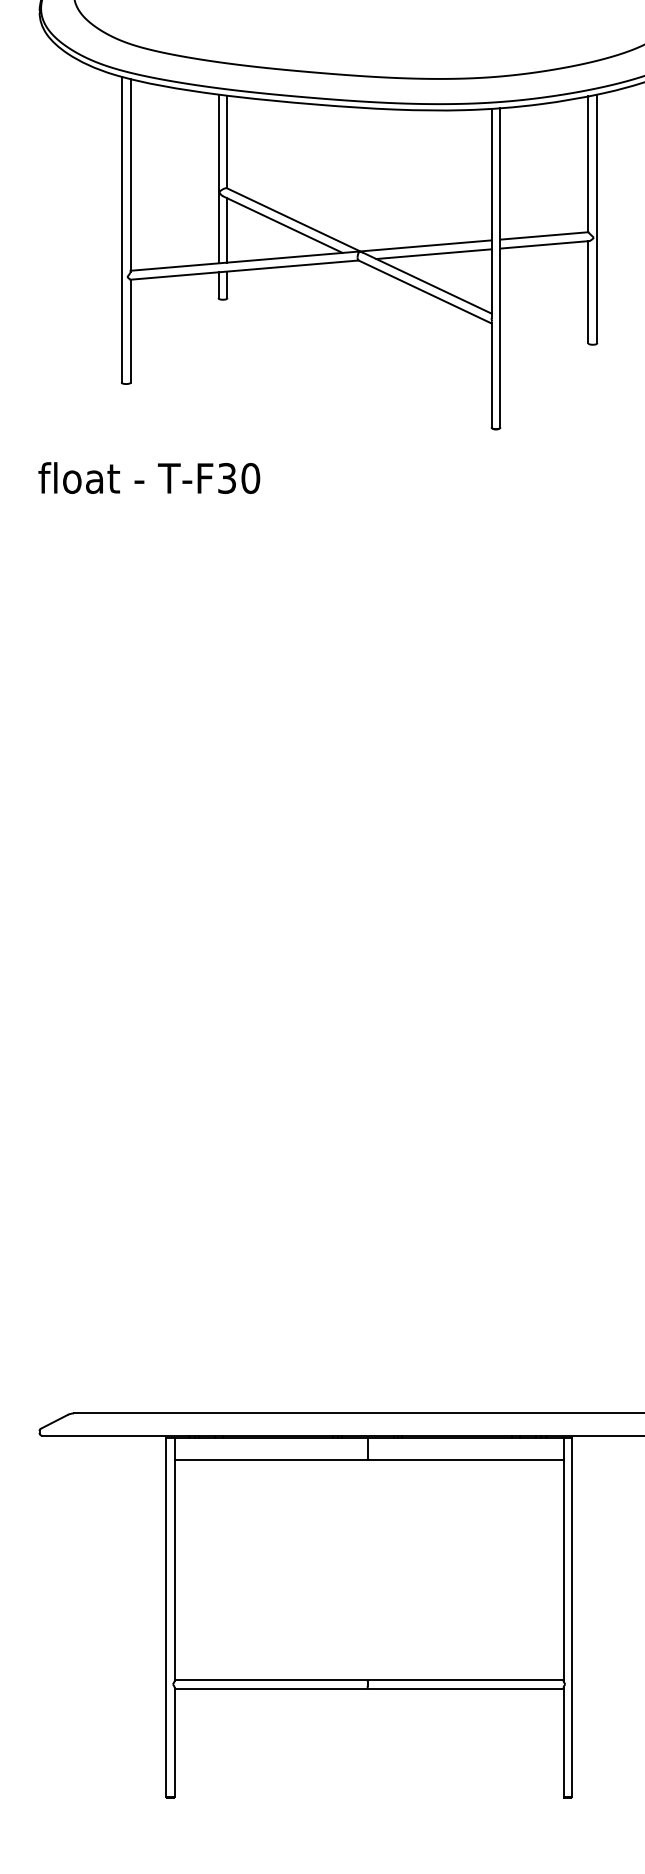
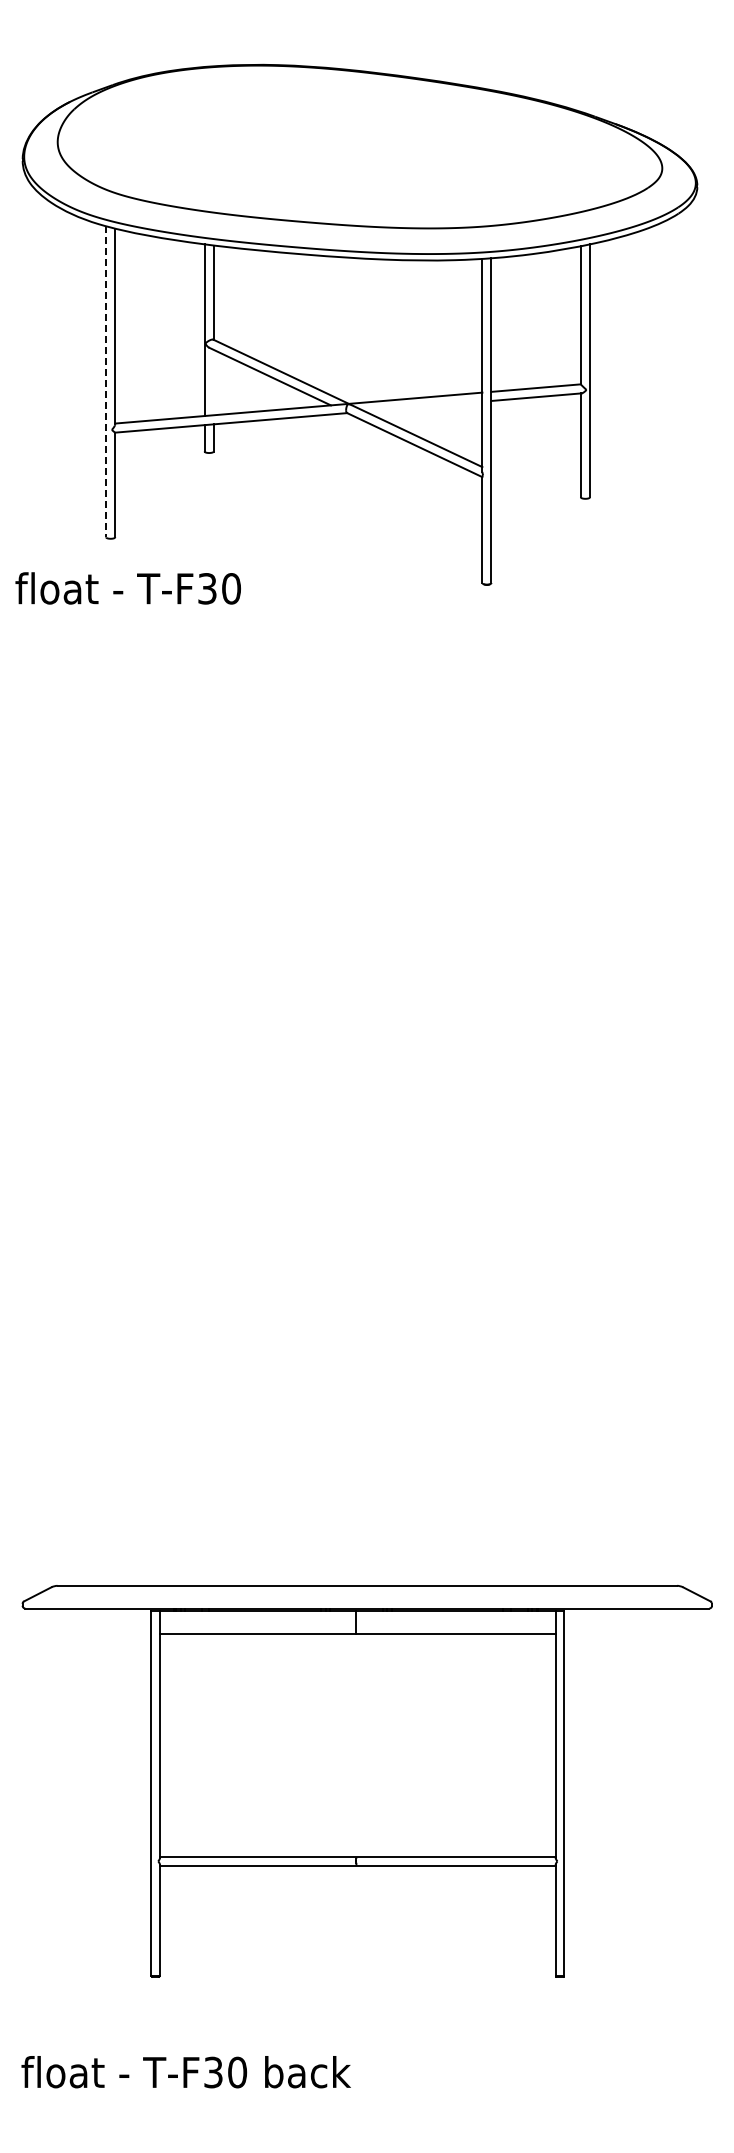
line: (122, 229) -> (106, 381), solid -> dashed
line: (227, 230) -> (213, 382), removed
line: (433, 254) -> (423, 406), removed
text: (148, 478) -> (127, 588), moved

